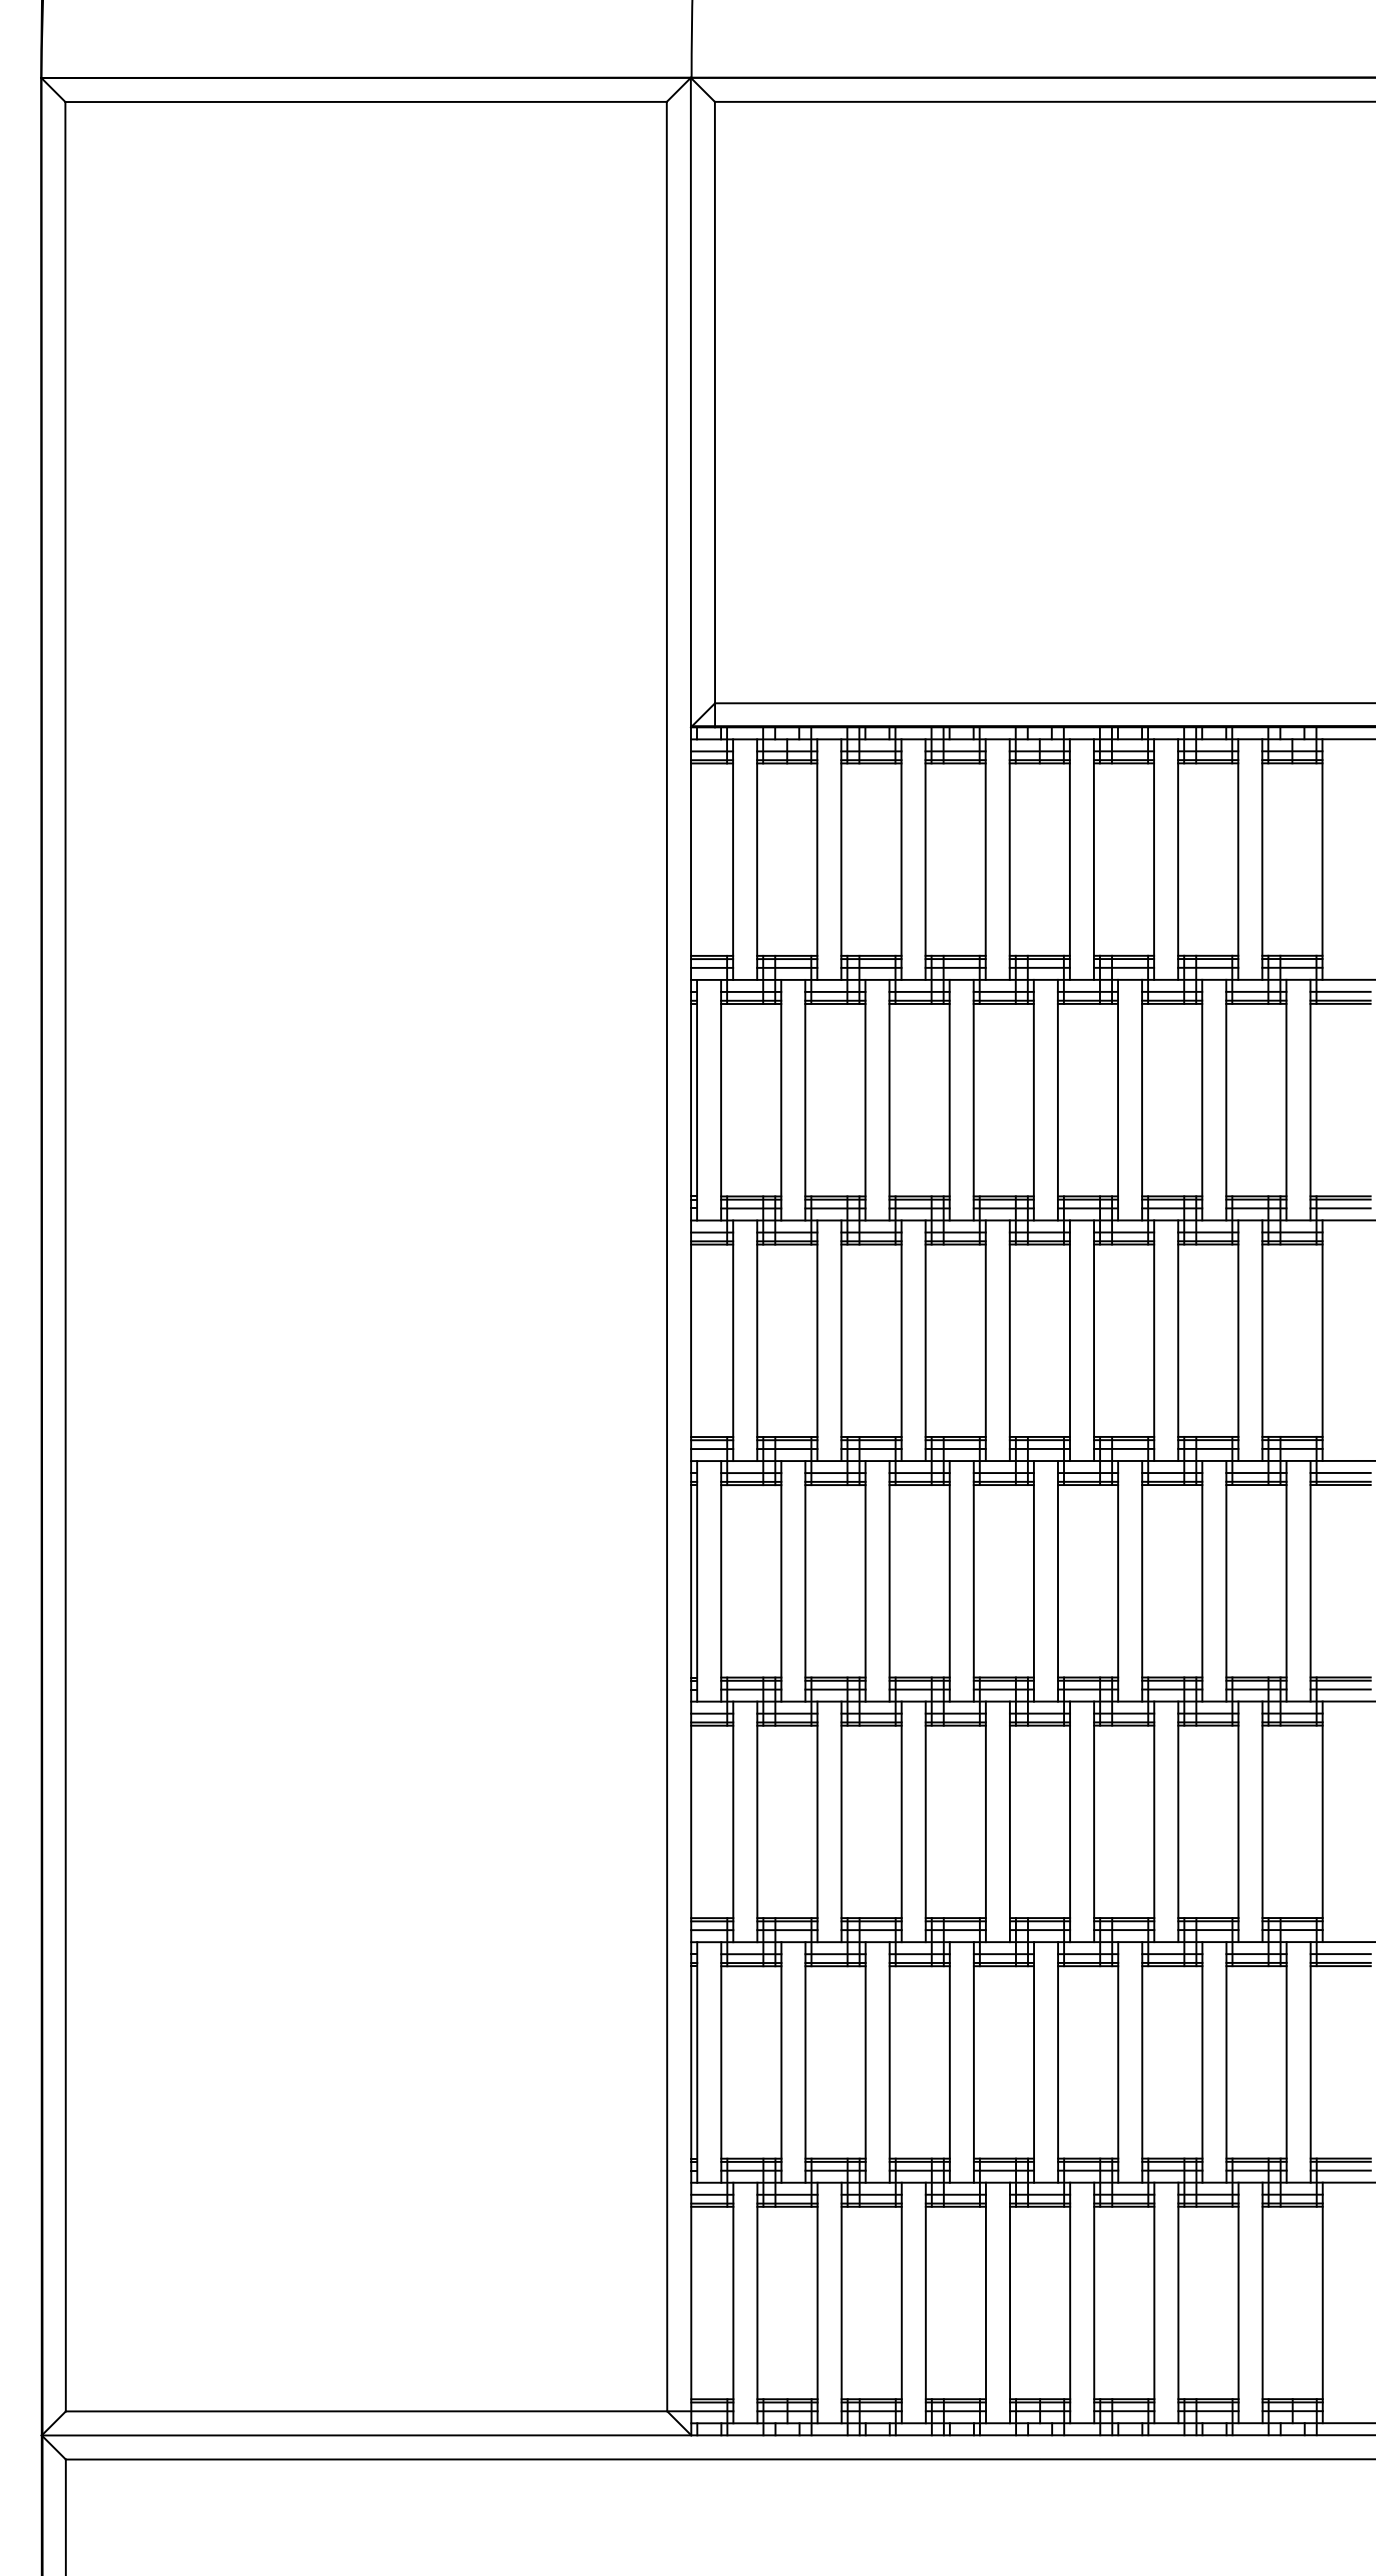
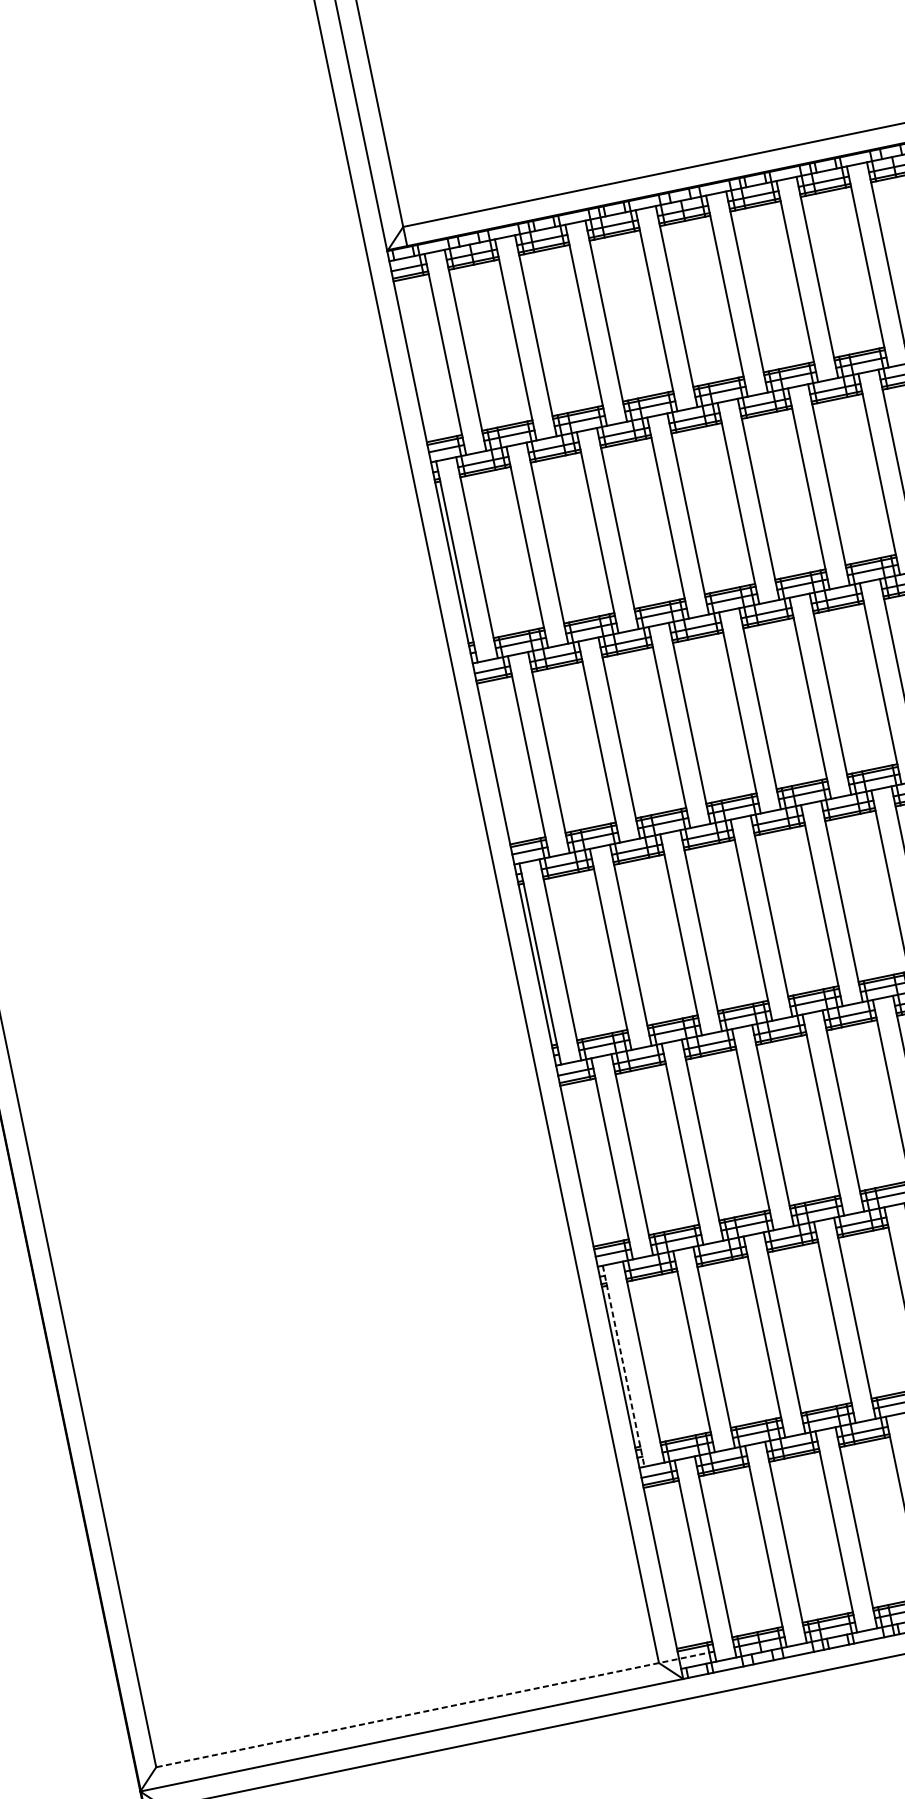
line: (697, 2062) -> (623, 1366), solid -> dashed
line: (399, 2411) -> (435, 1709), solid -> dashed

